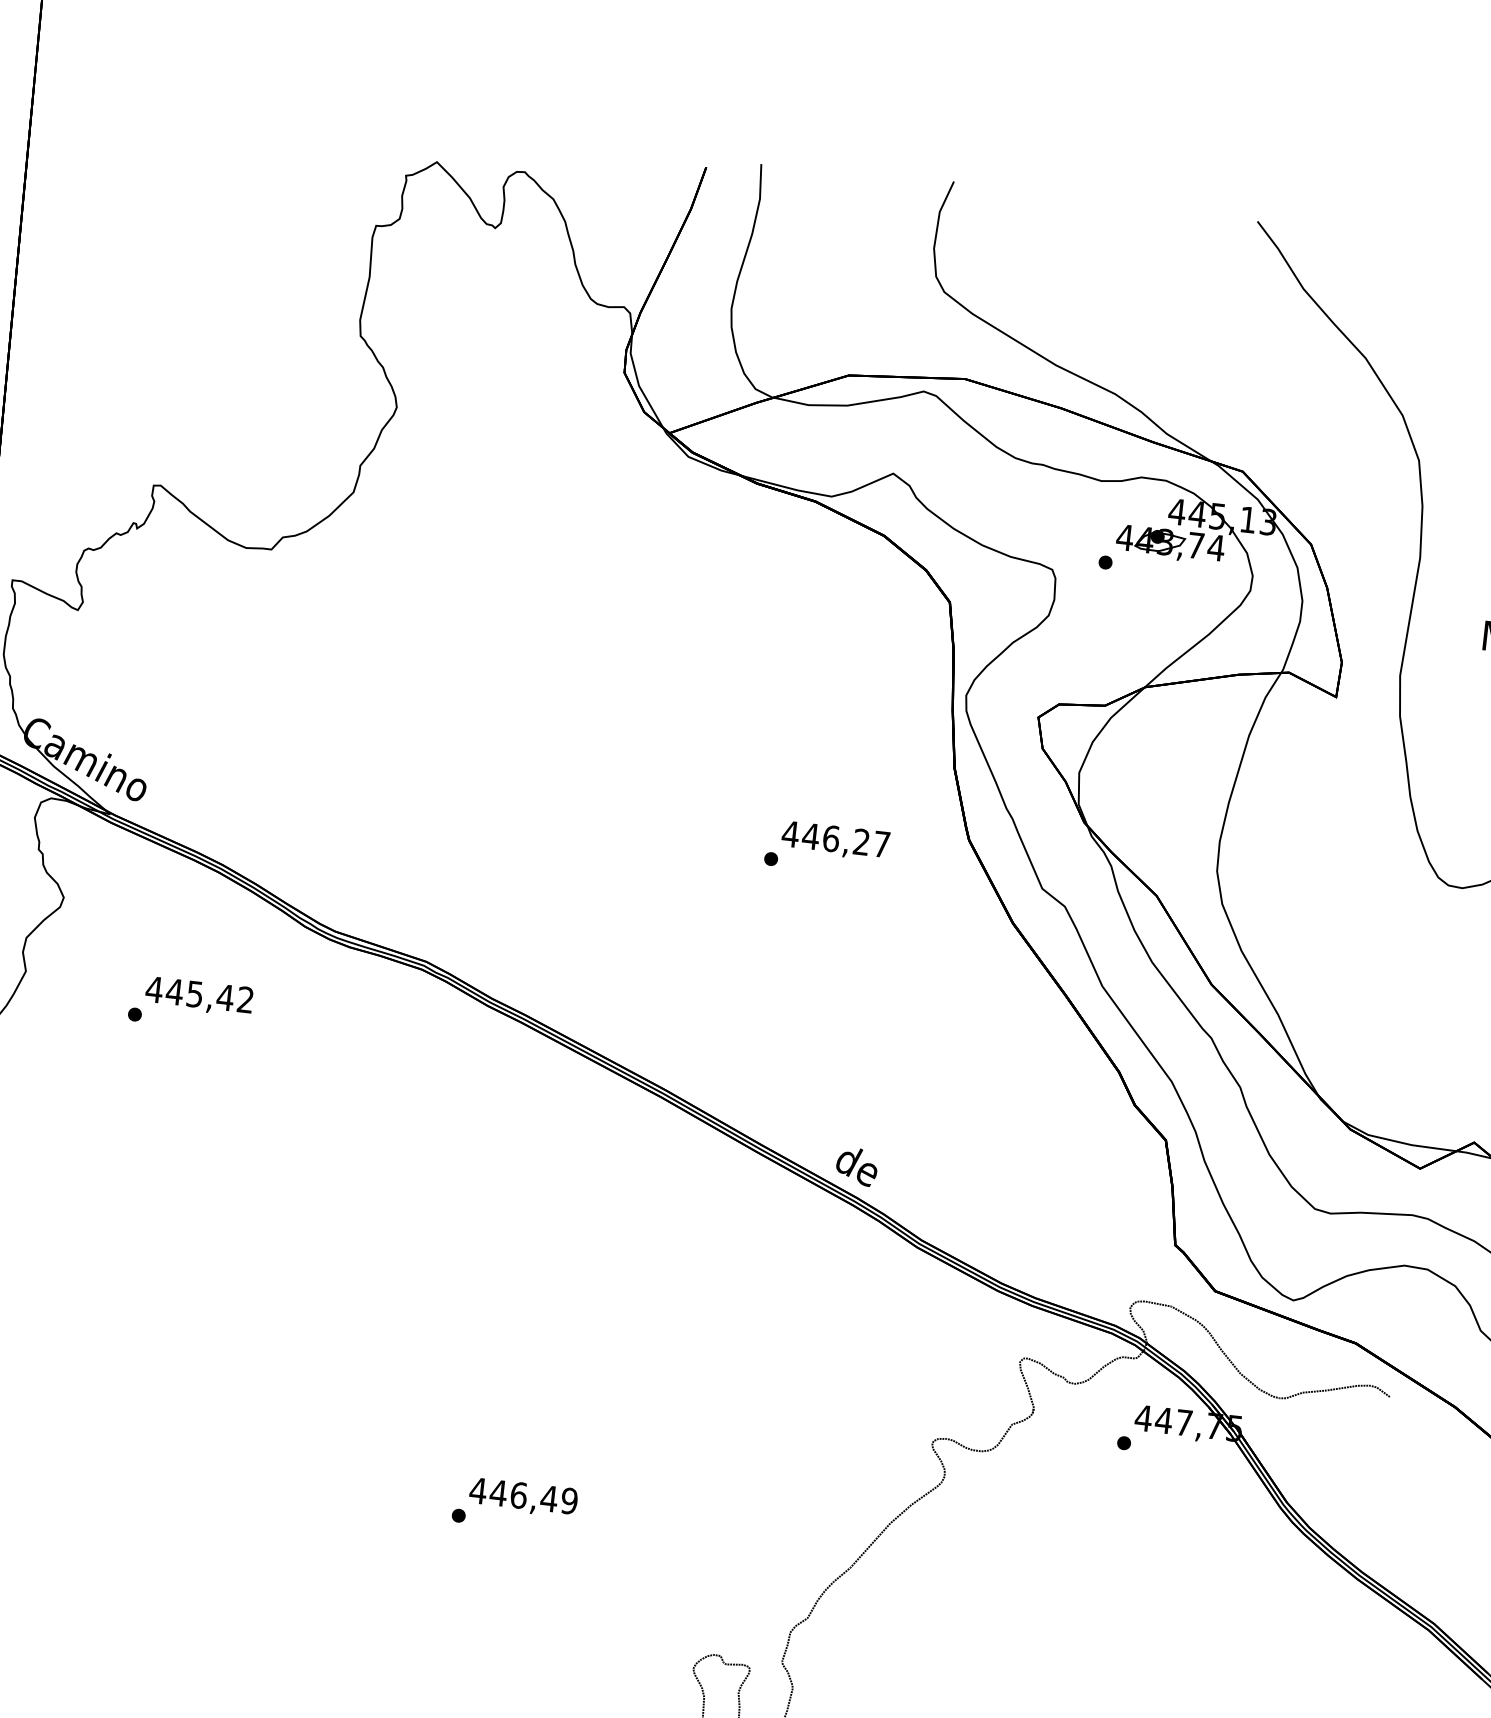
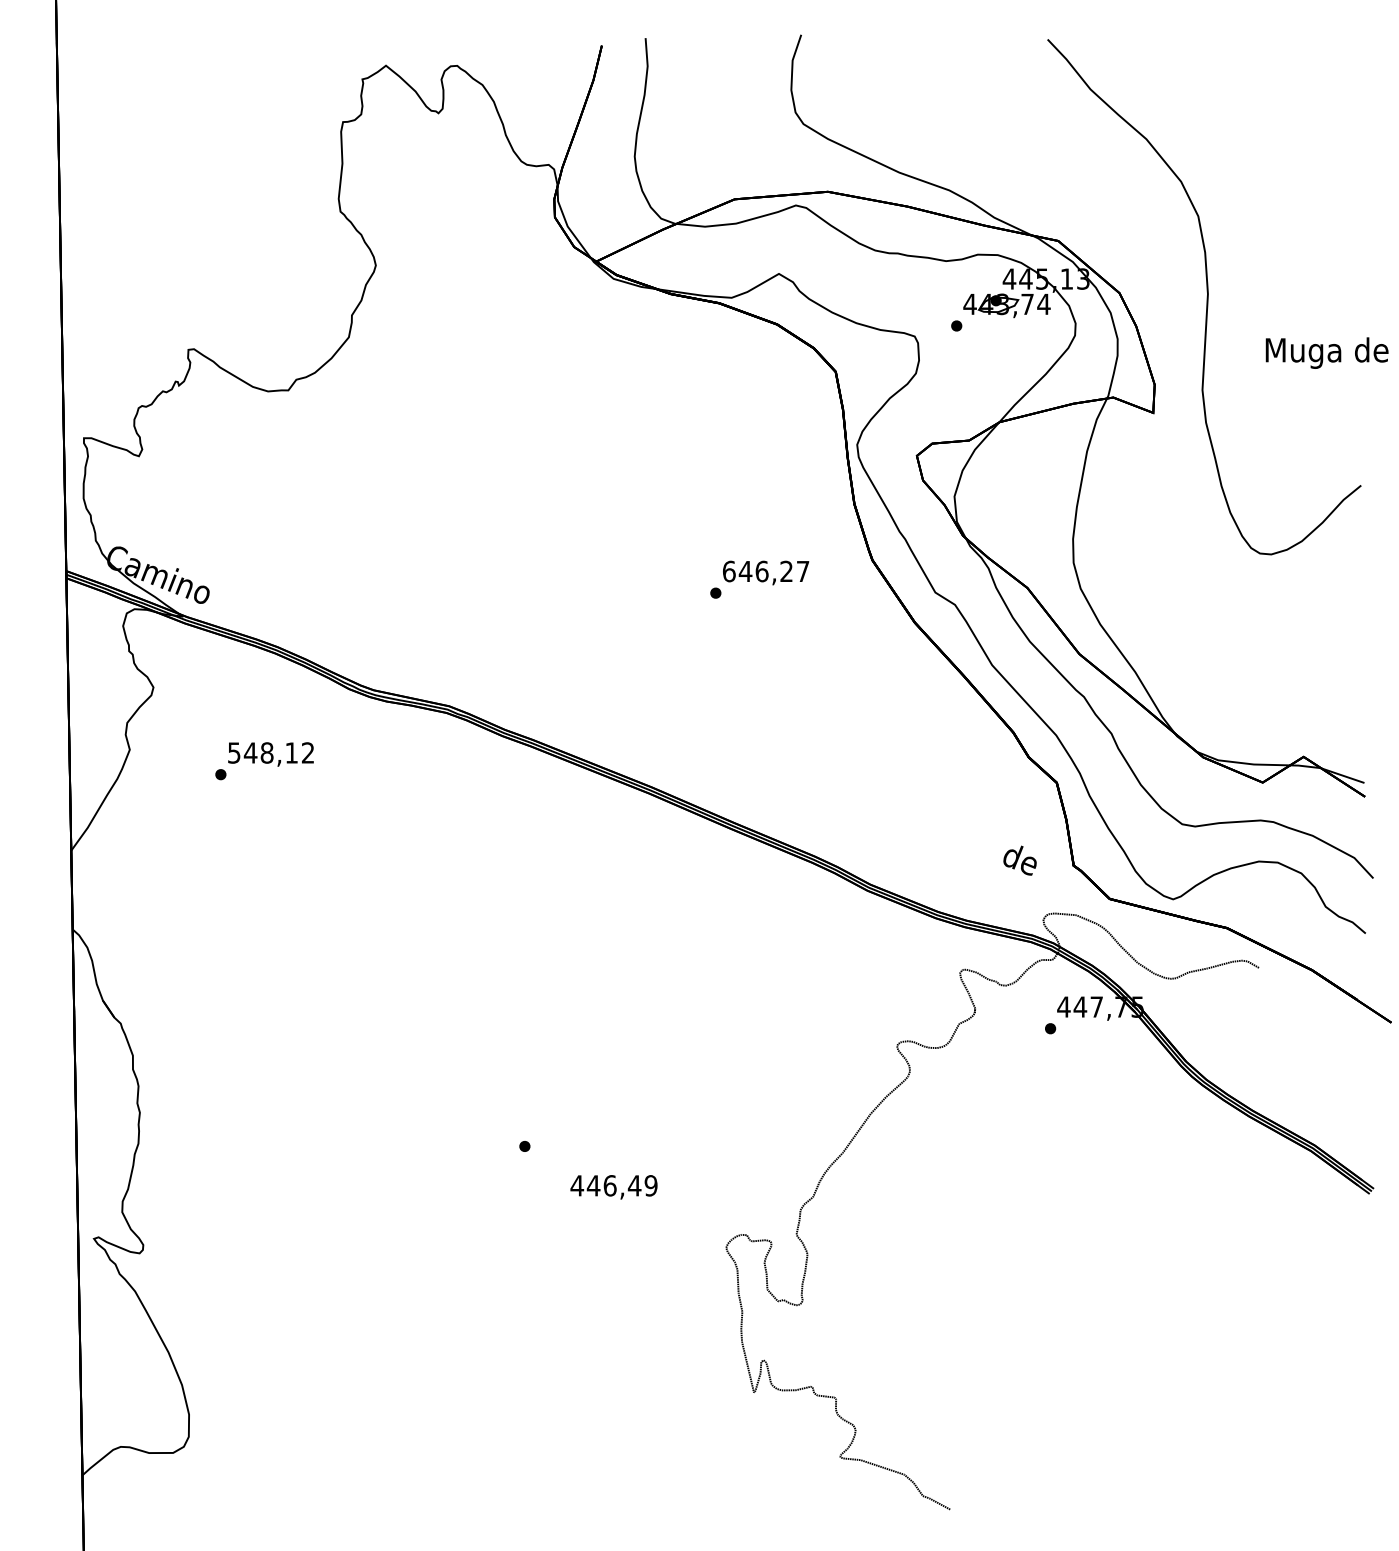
text: (789, 834) -> (728, 571), 446,27 -> 646,27
text: (189, 993) -> (262, 752), 445,42 -> 548,12
text: (856, 1166) -> (1019, 860), moved
text: (522, 1497) -> (613, 1187), moved

